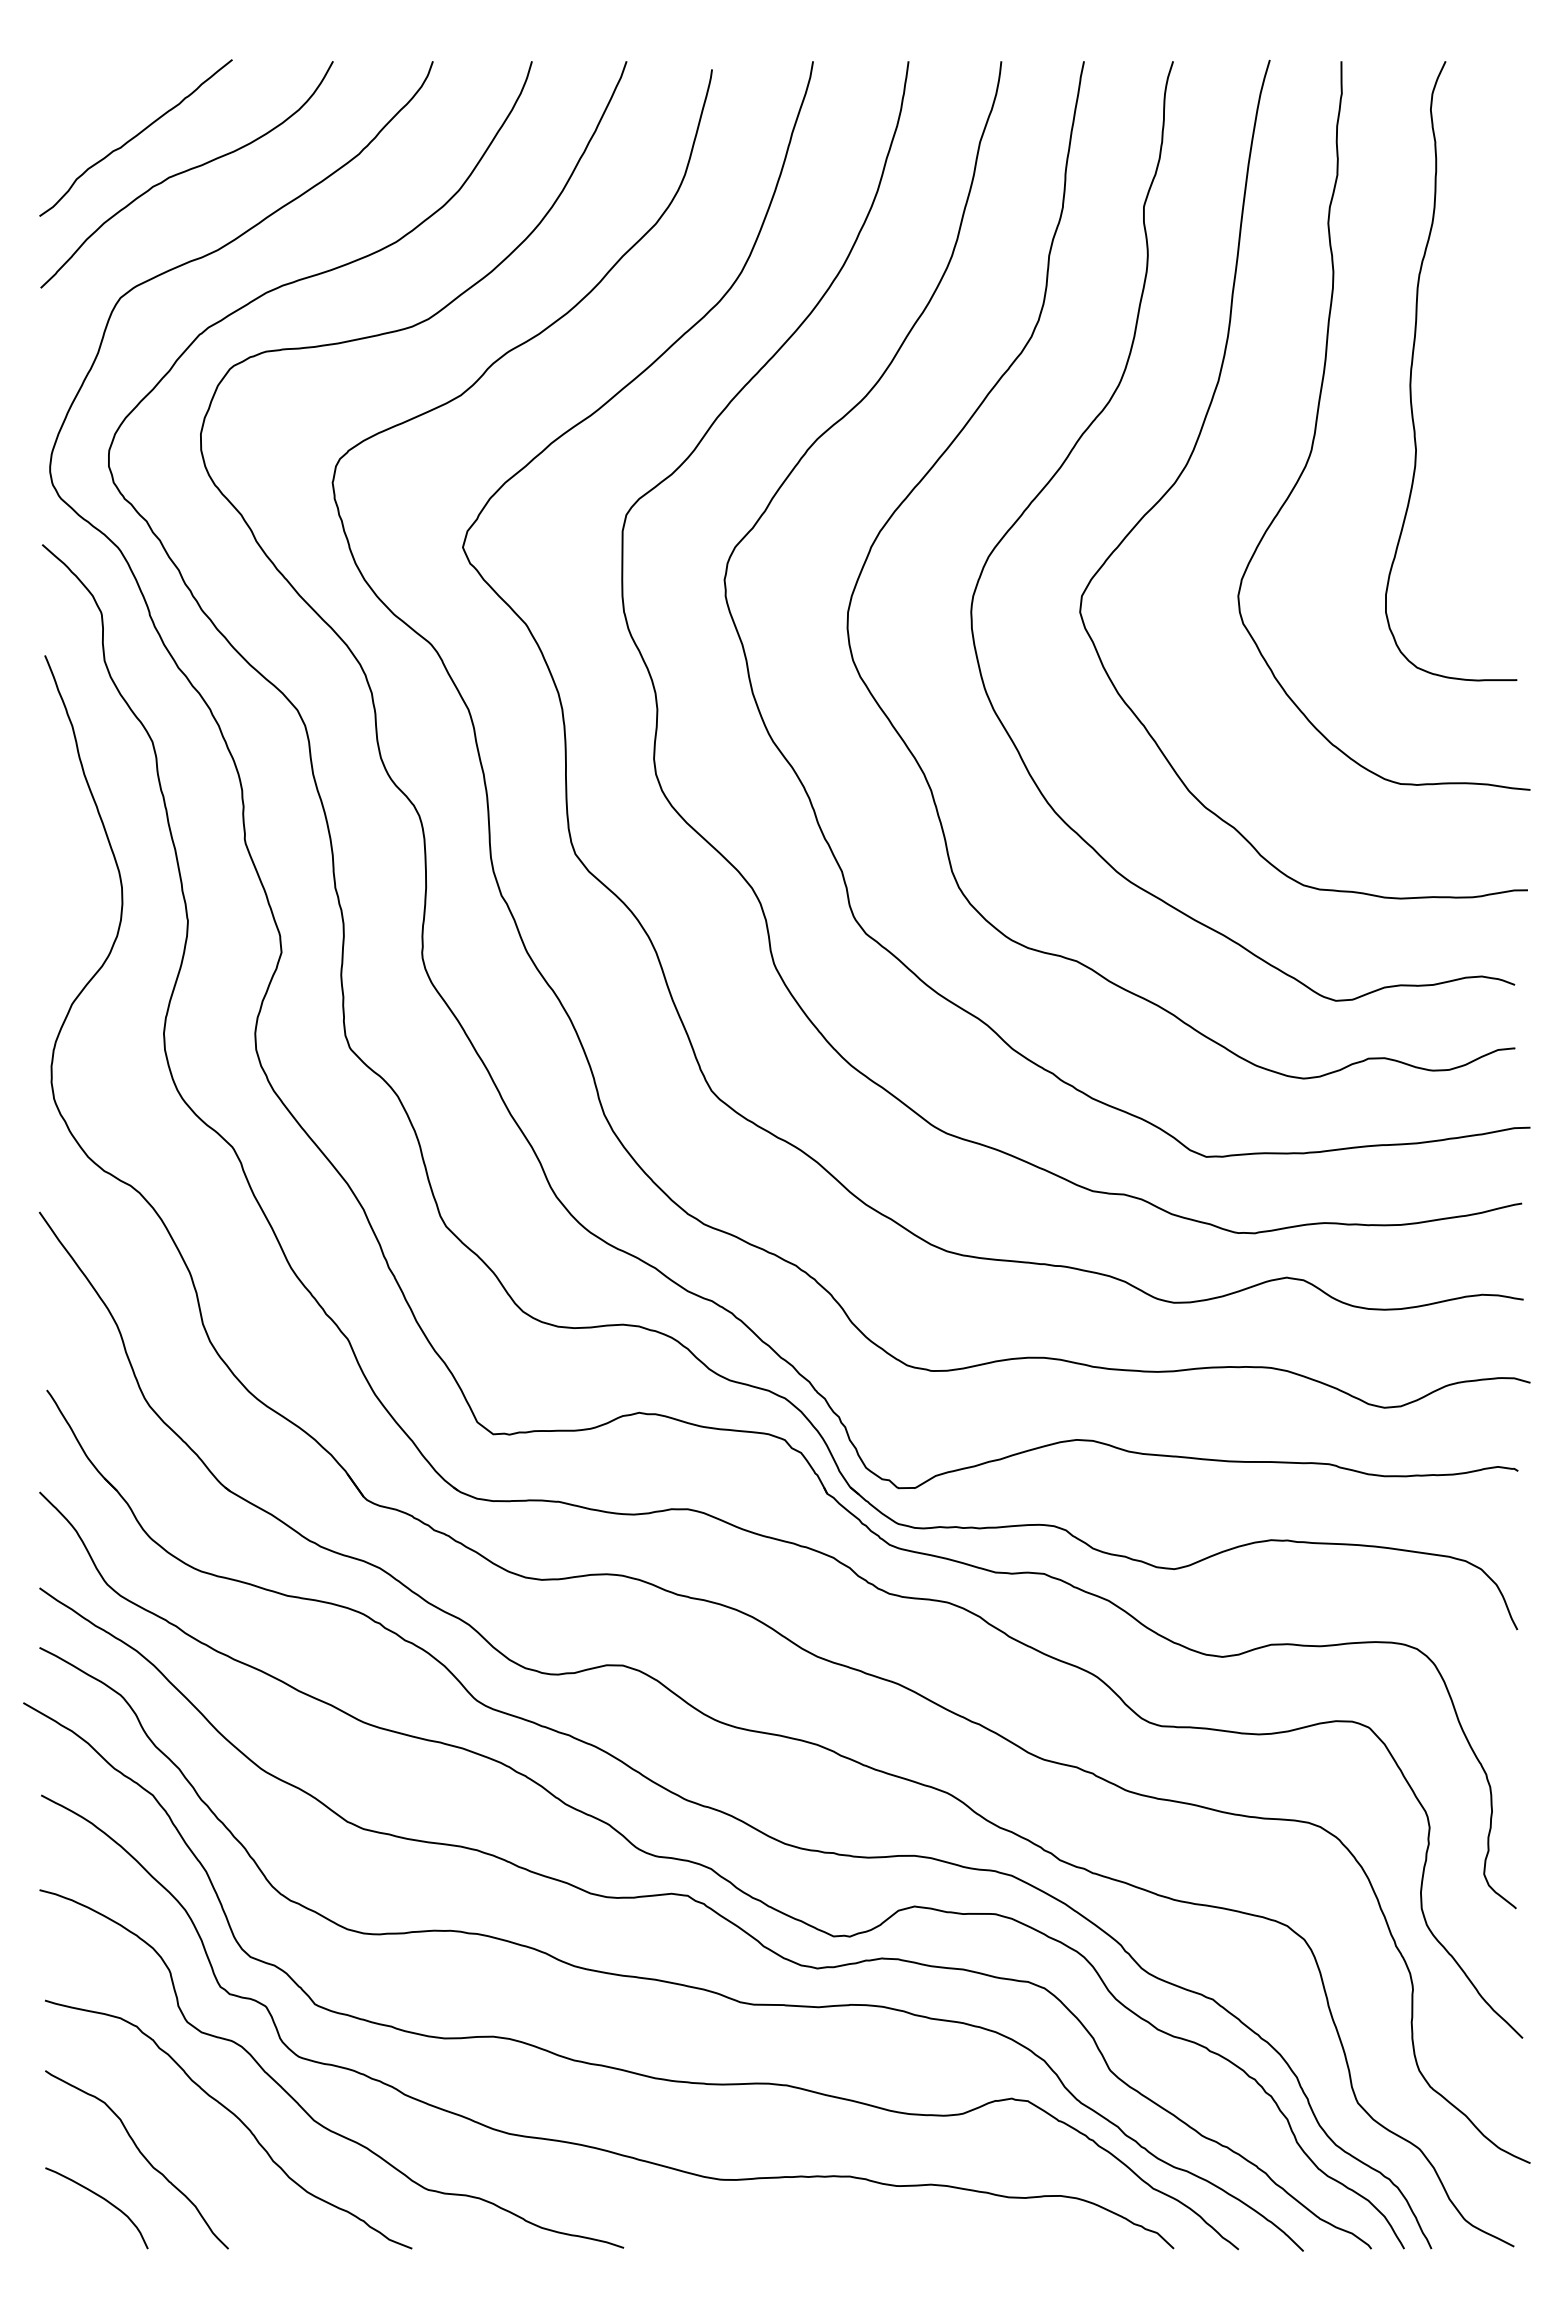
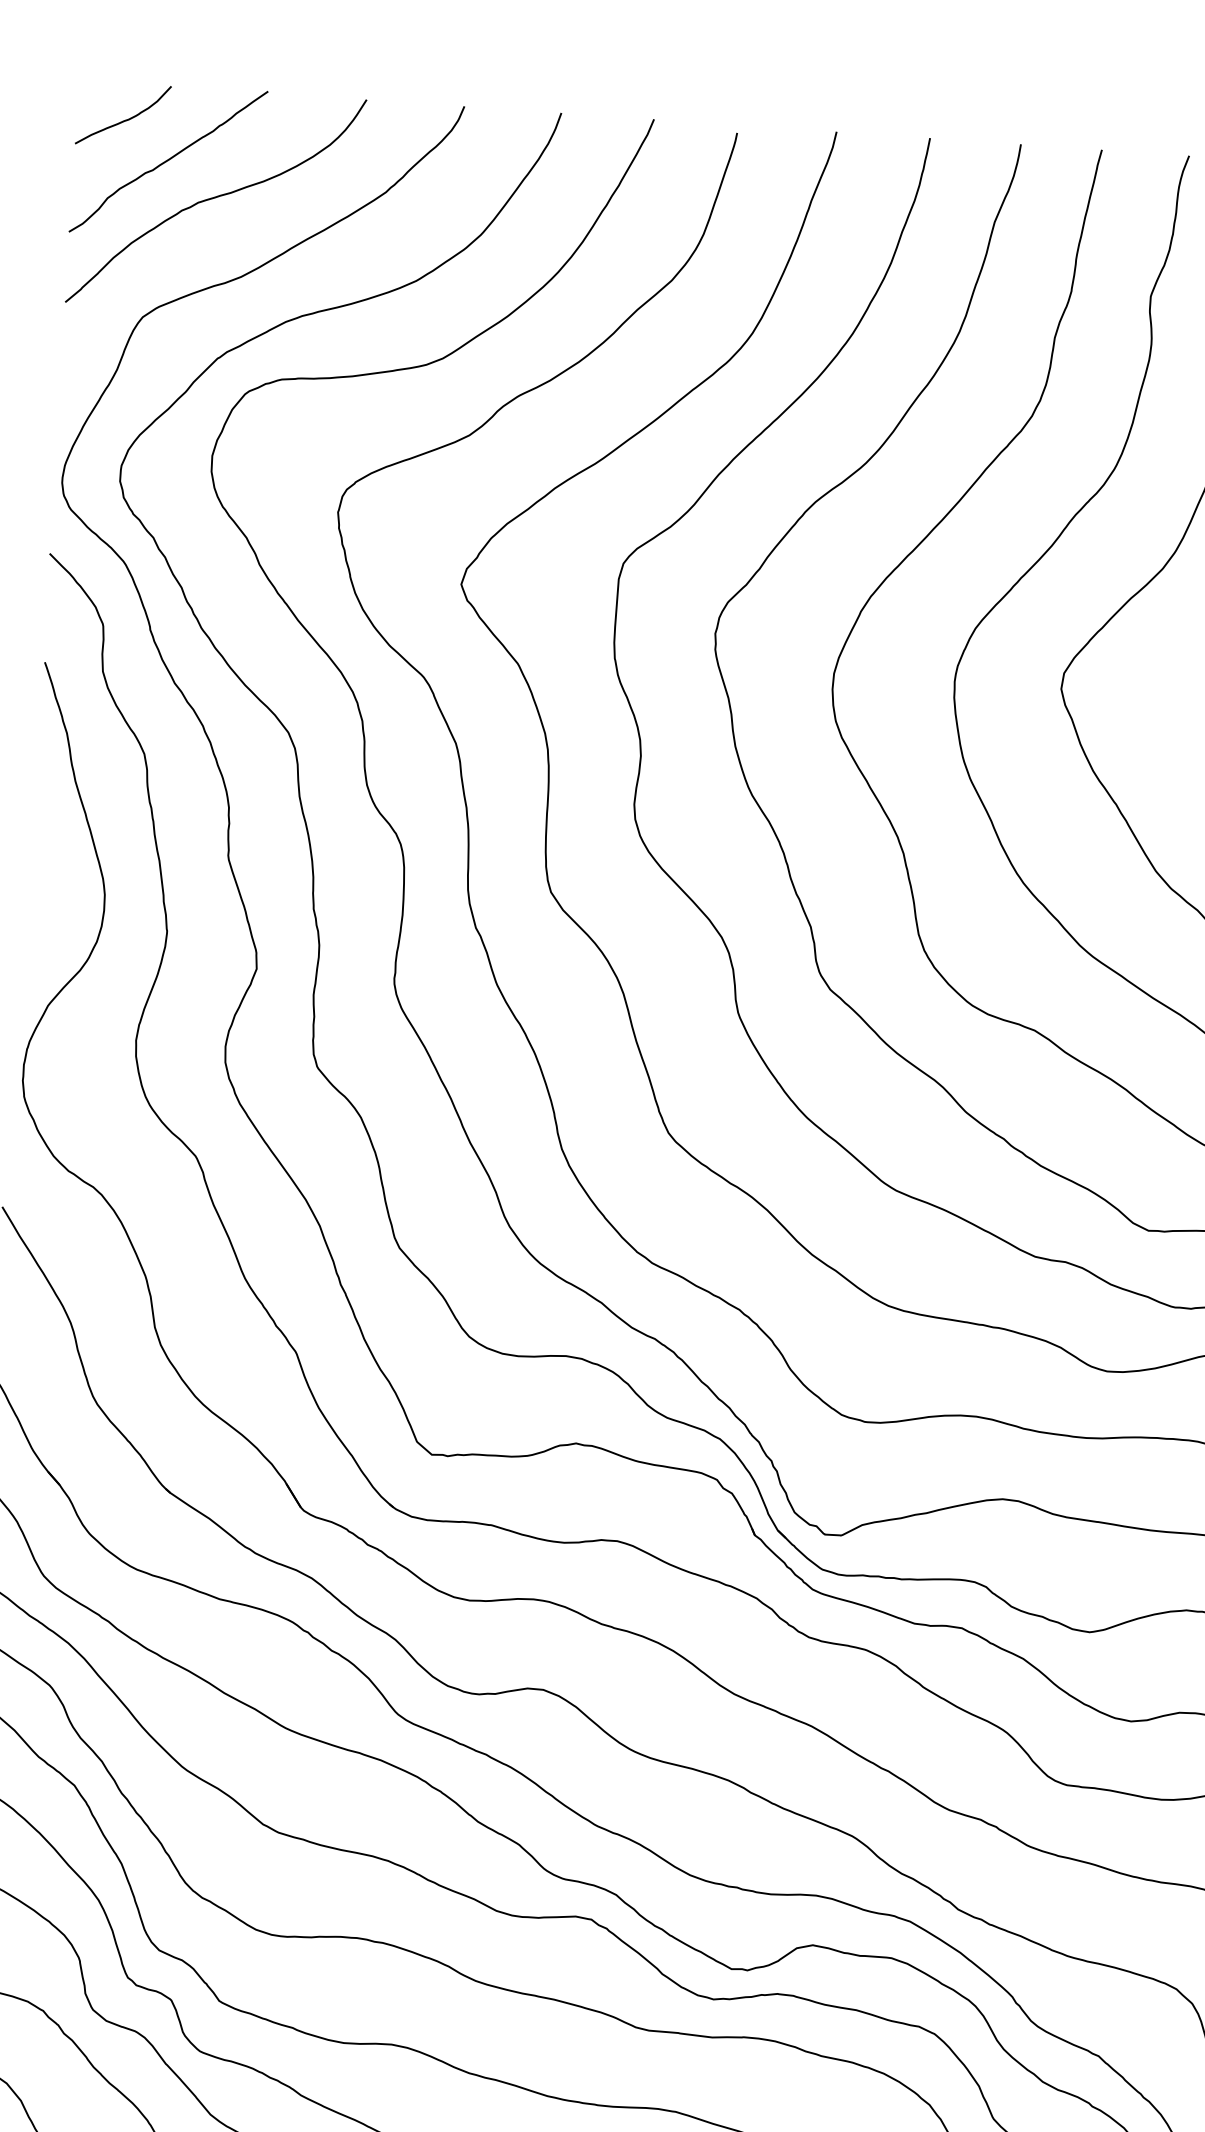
curve: (88, 98) -> (124, 119), added

